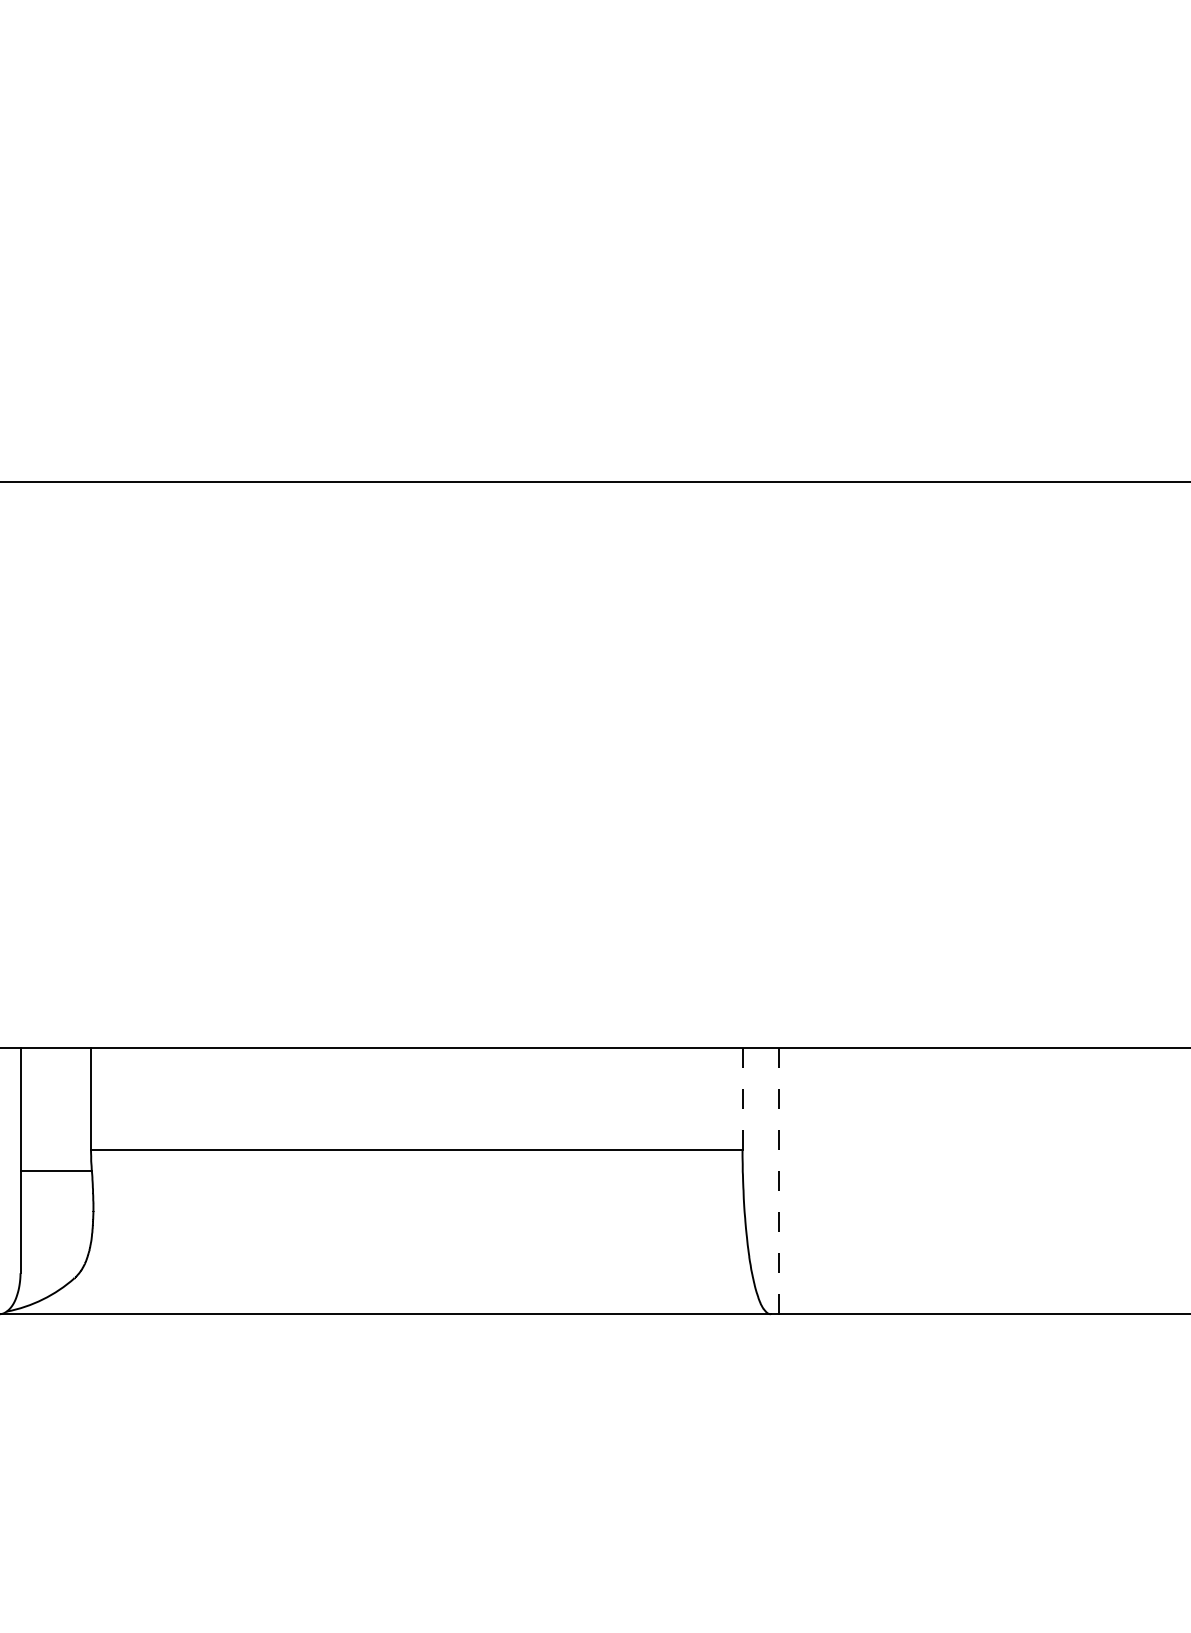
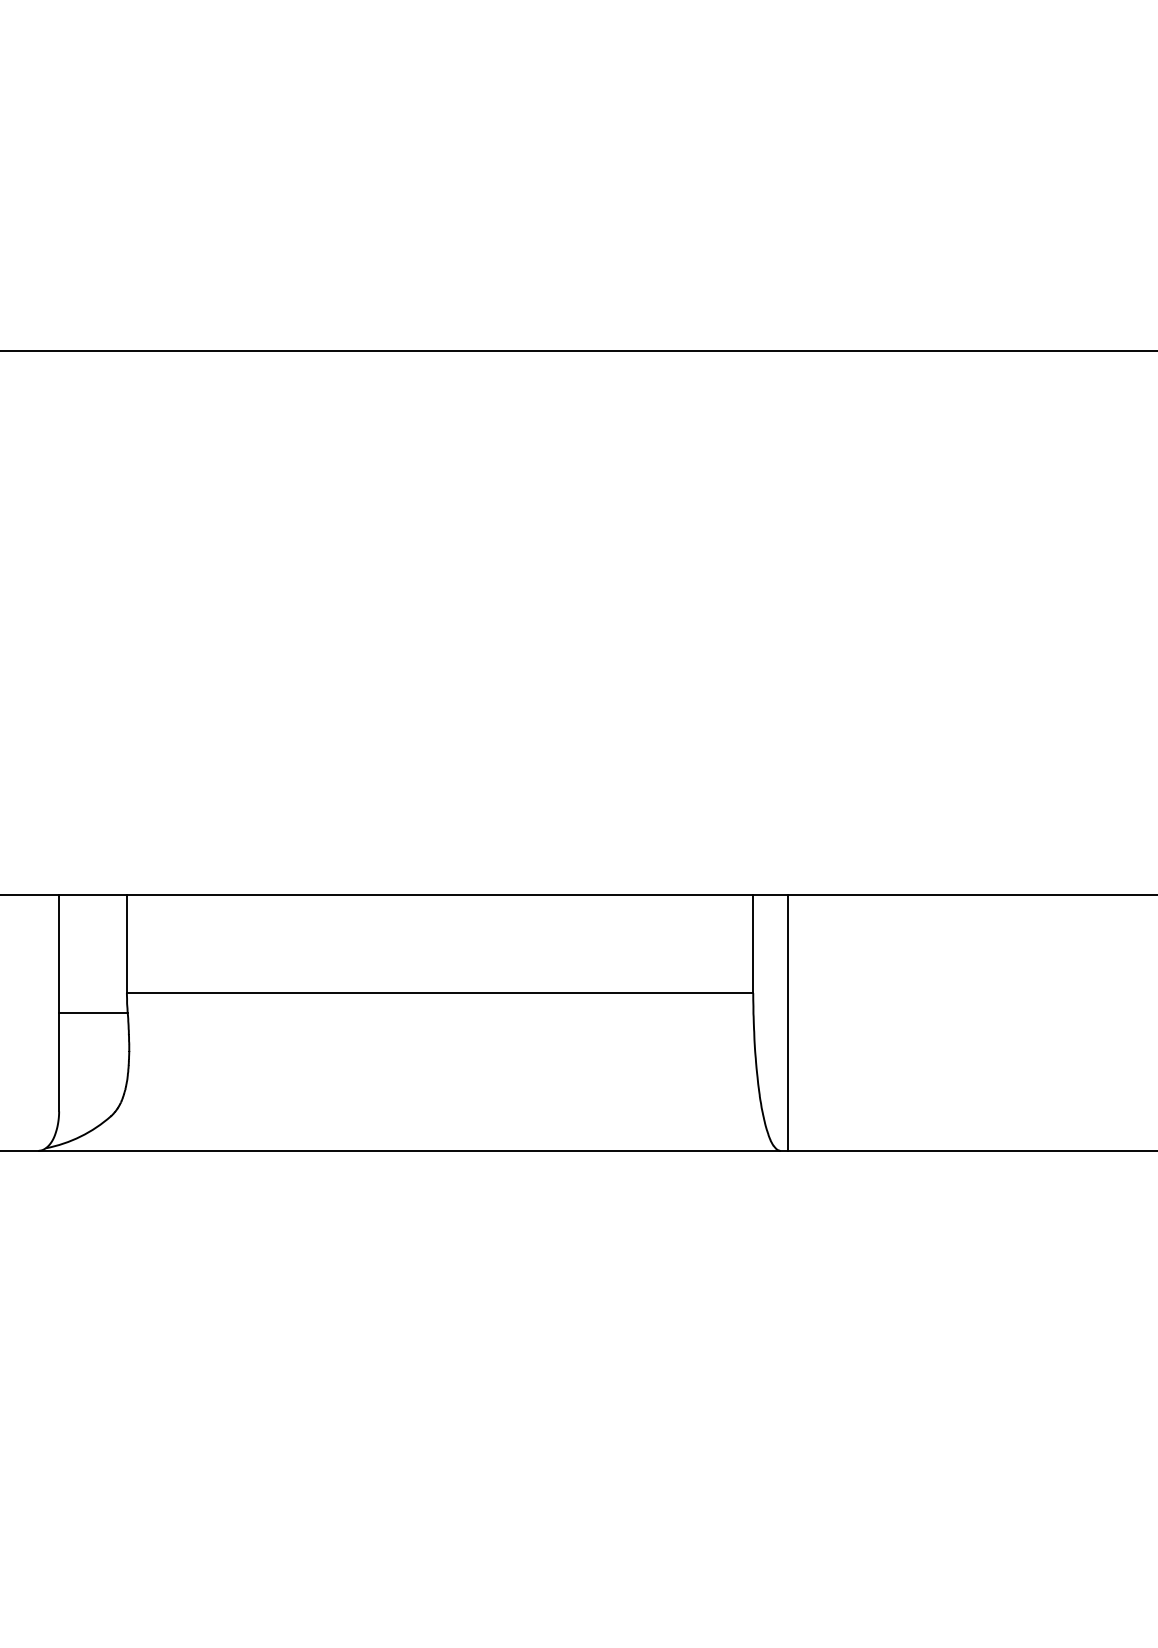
line: (742, 1098) -> (753, 943), dashed -> solid
line: (778, 1180) -> (787, 1022), dashed -> solid

